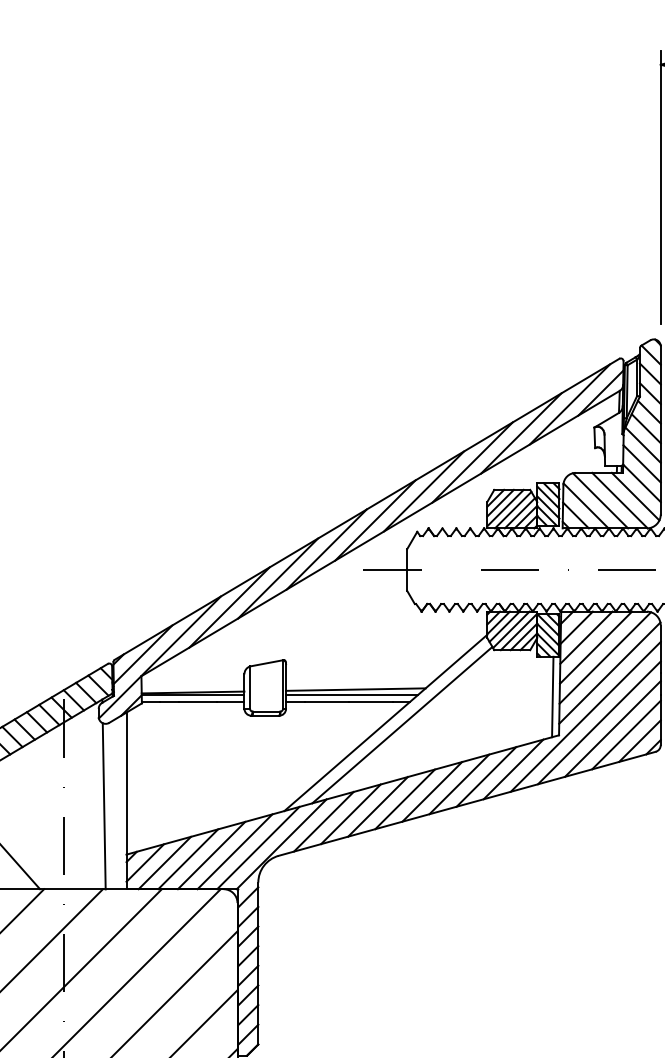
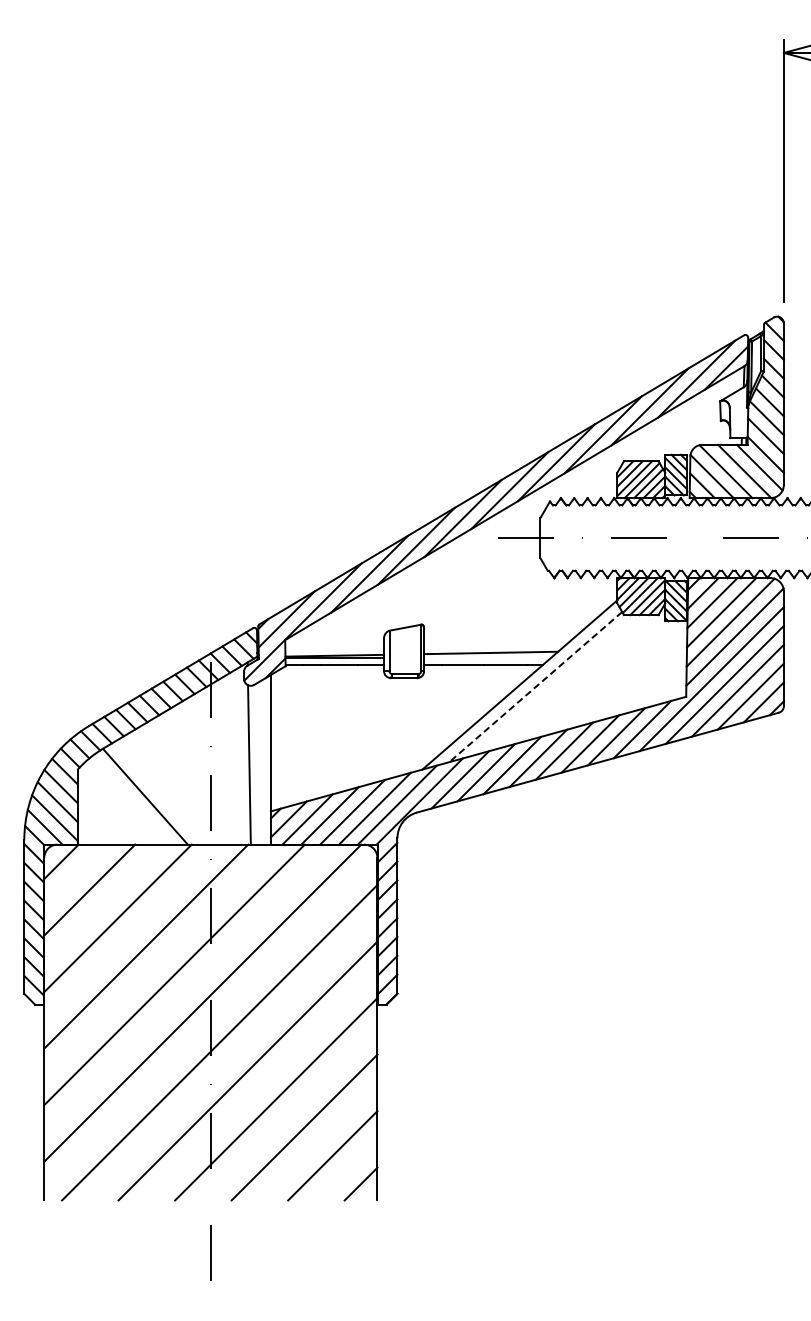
line: (352, 695) -> (487, 658), removed
line: (552, 696) -> (679, 659), removed
line: (402, 725) -> (535, 687), solid -> dashed

